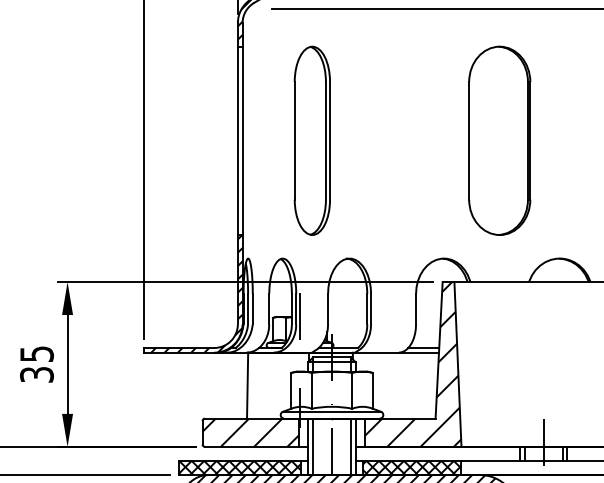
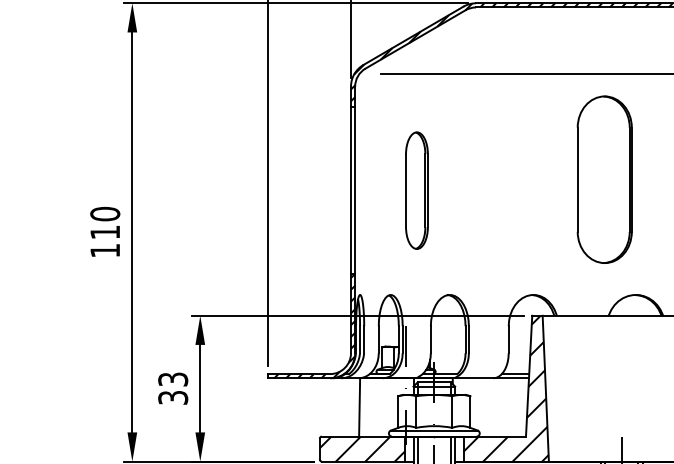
part: (311, 140) -> (416, 190), size x0.7
part: (499, 140) -> (604, 179), moved
text: (36, 352) -> (172, 378), 35 -> 33

